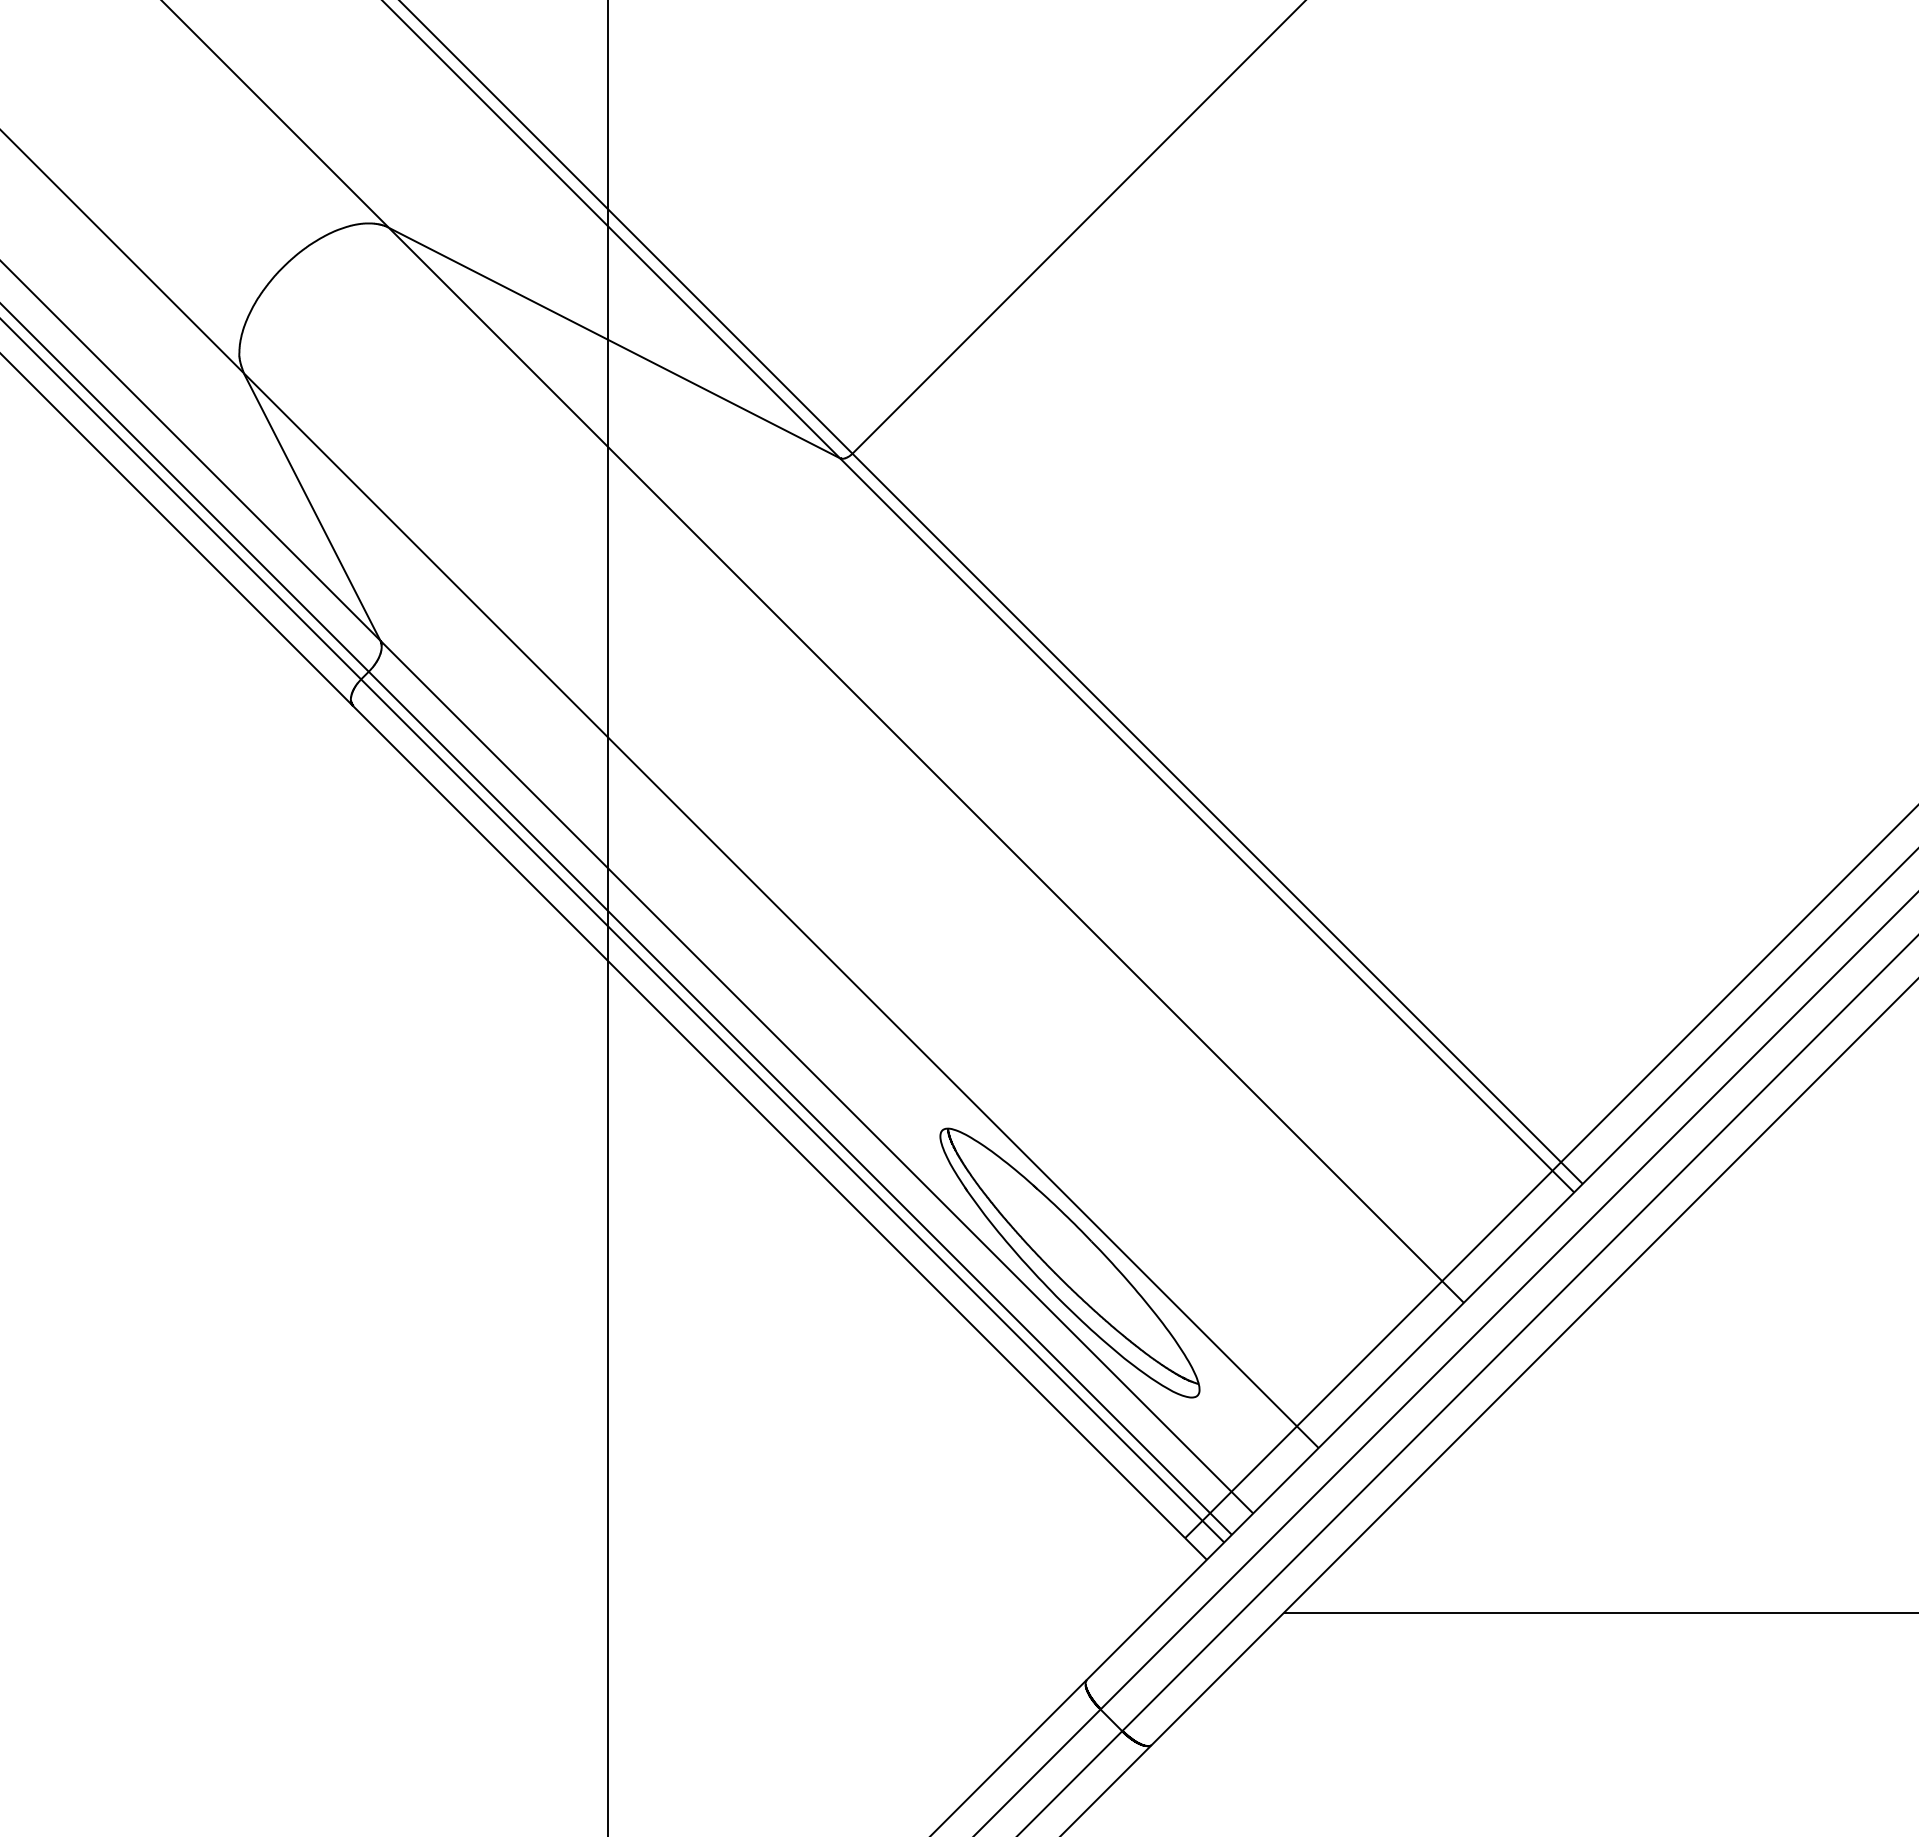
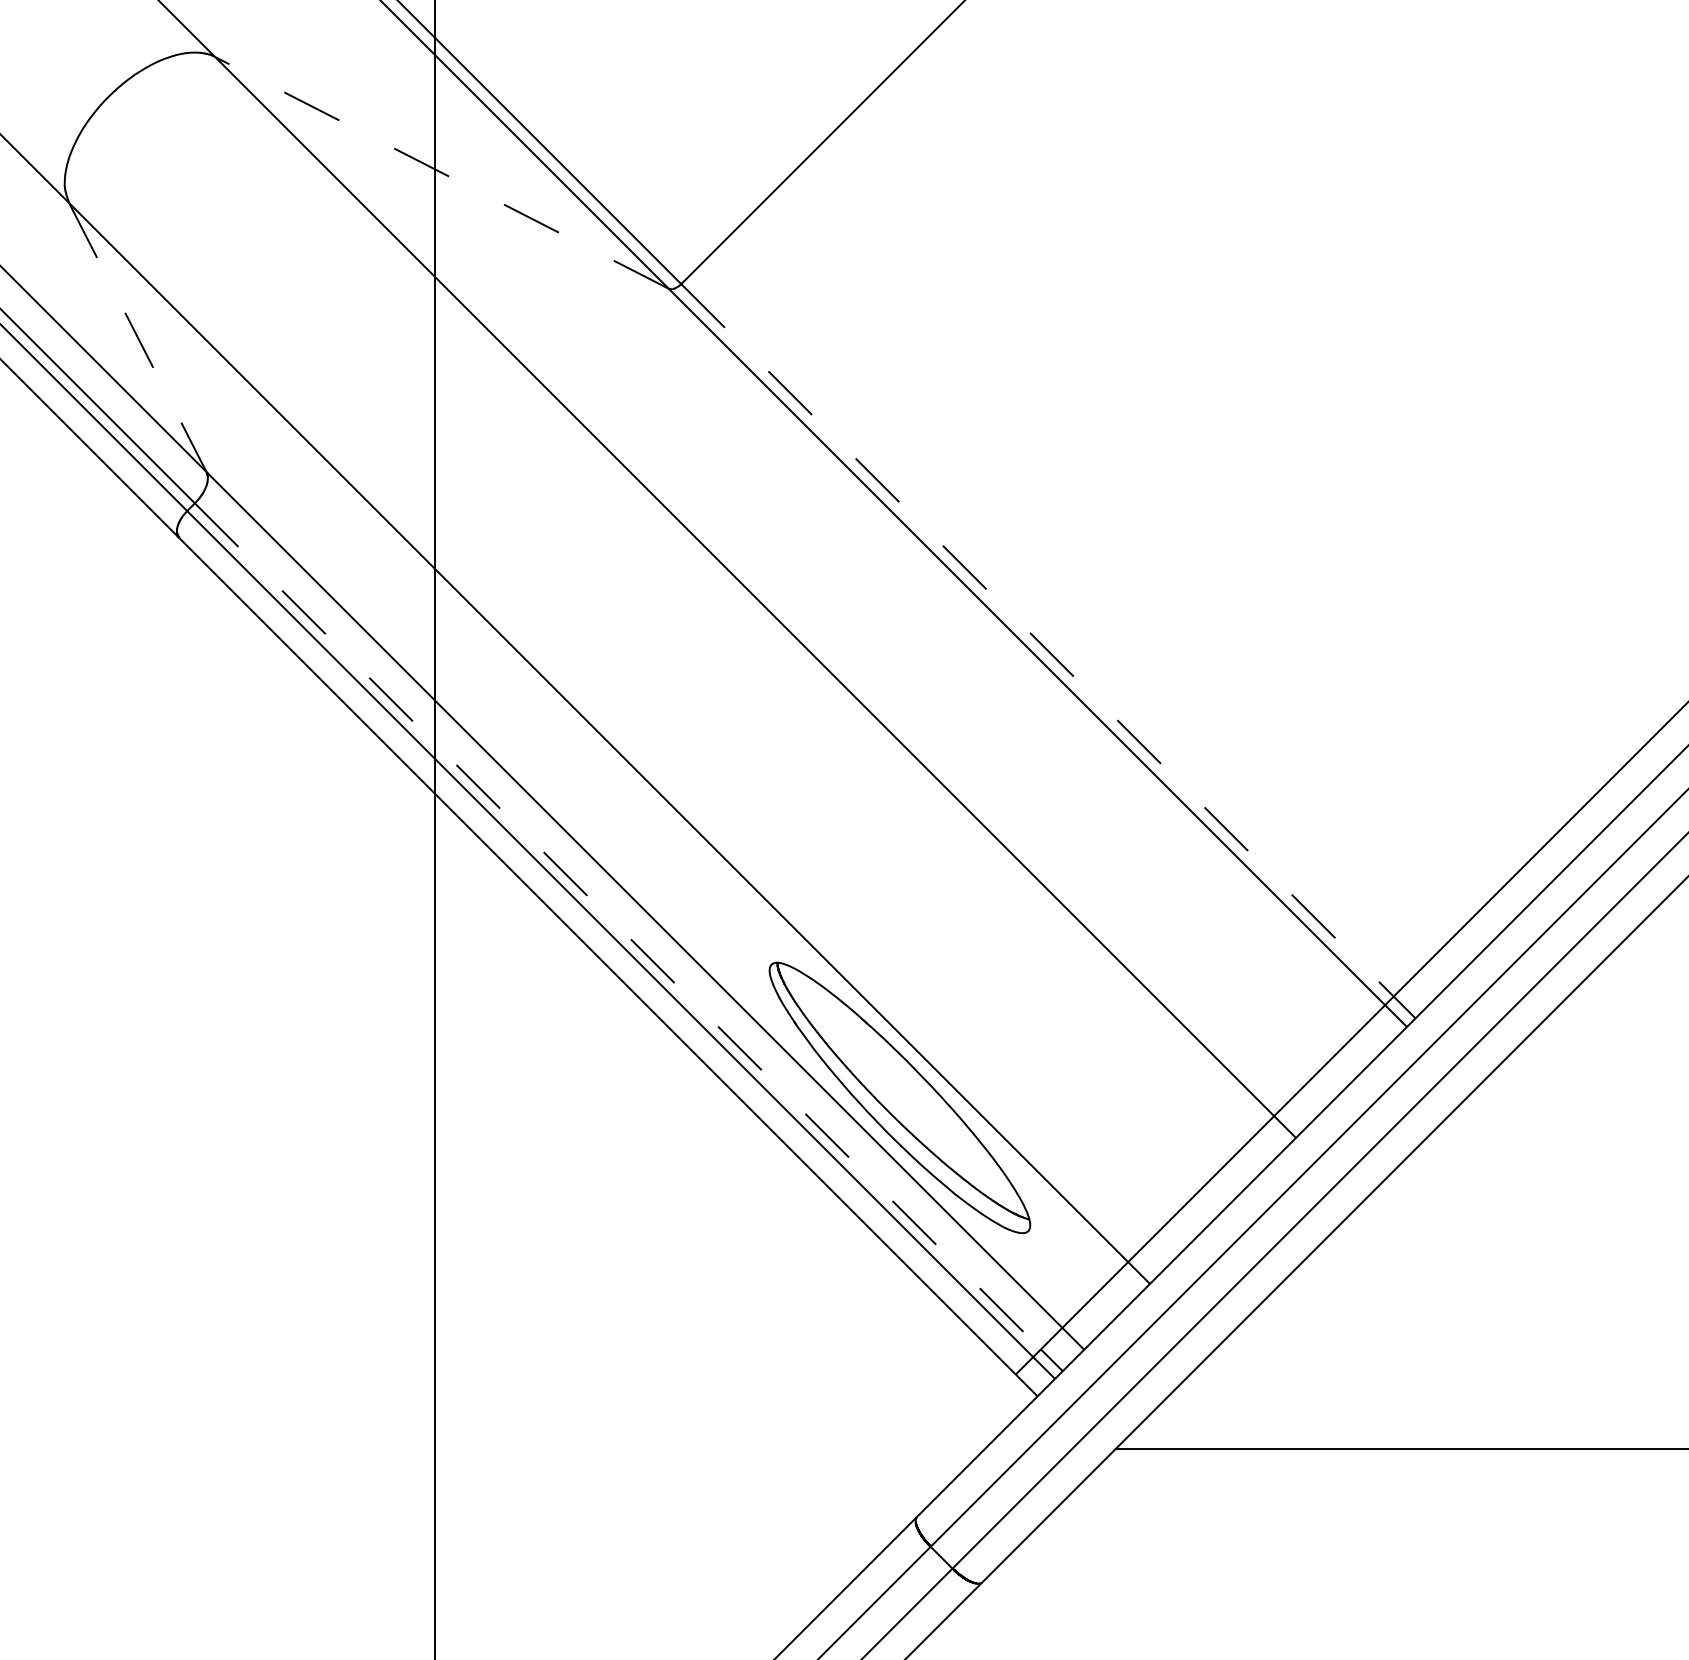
line: (614, 342) -> (441, 172), solid -> dashed
line: (312, 507) -> (138, 338), solid -> dashed
line: (1207, 808) -> (1038, 640), solid -> dashed
line: (789, 1092) -> (617, 926), solid -> dashed

